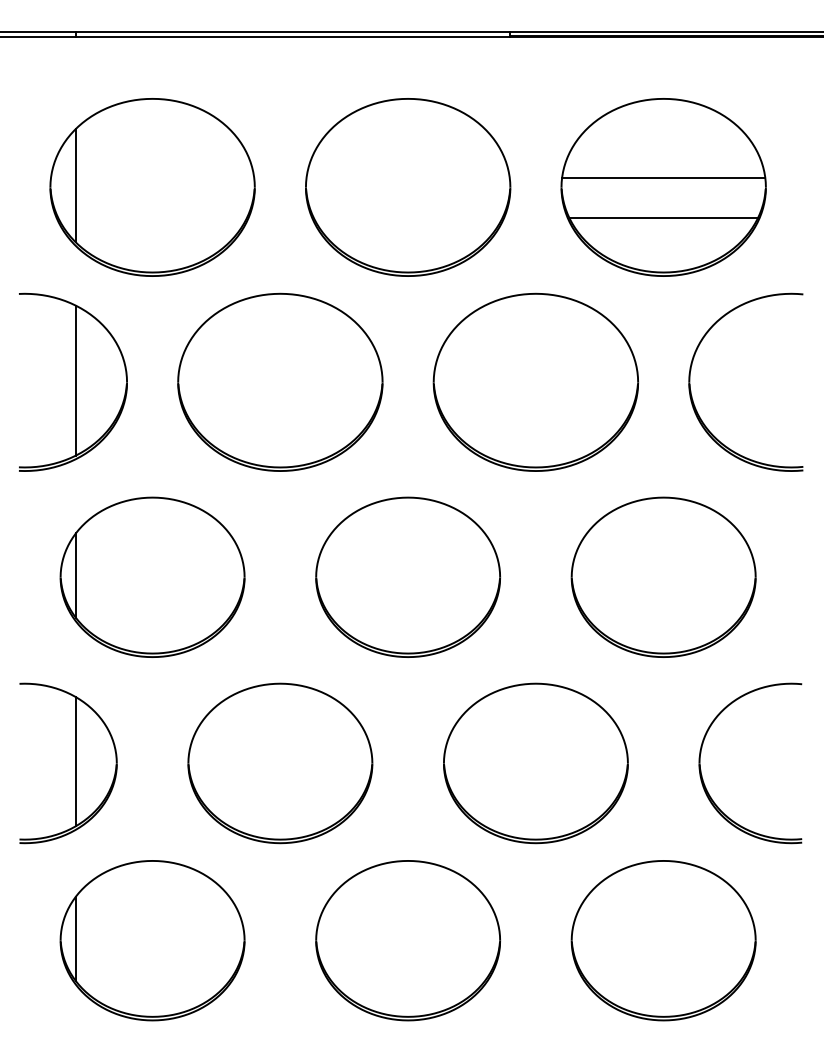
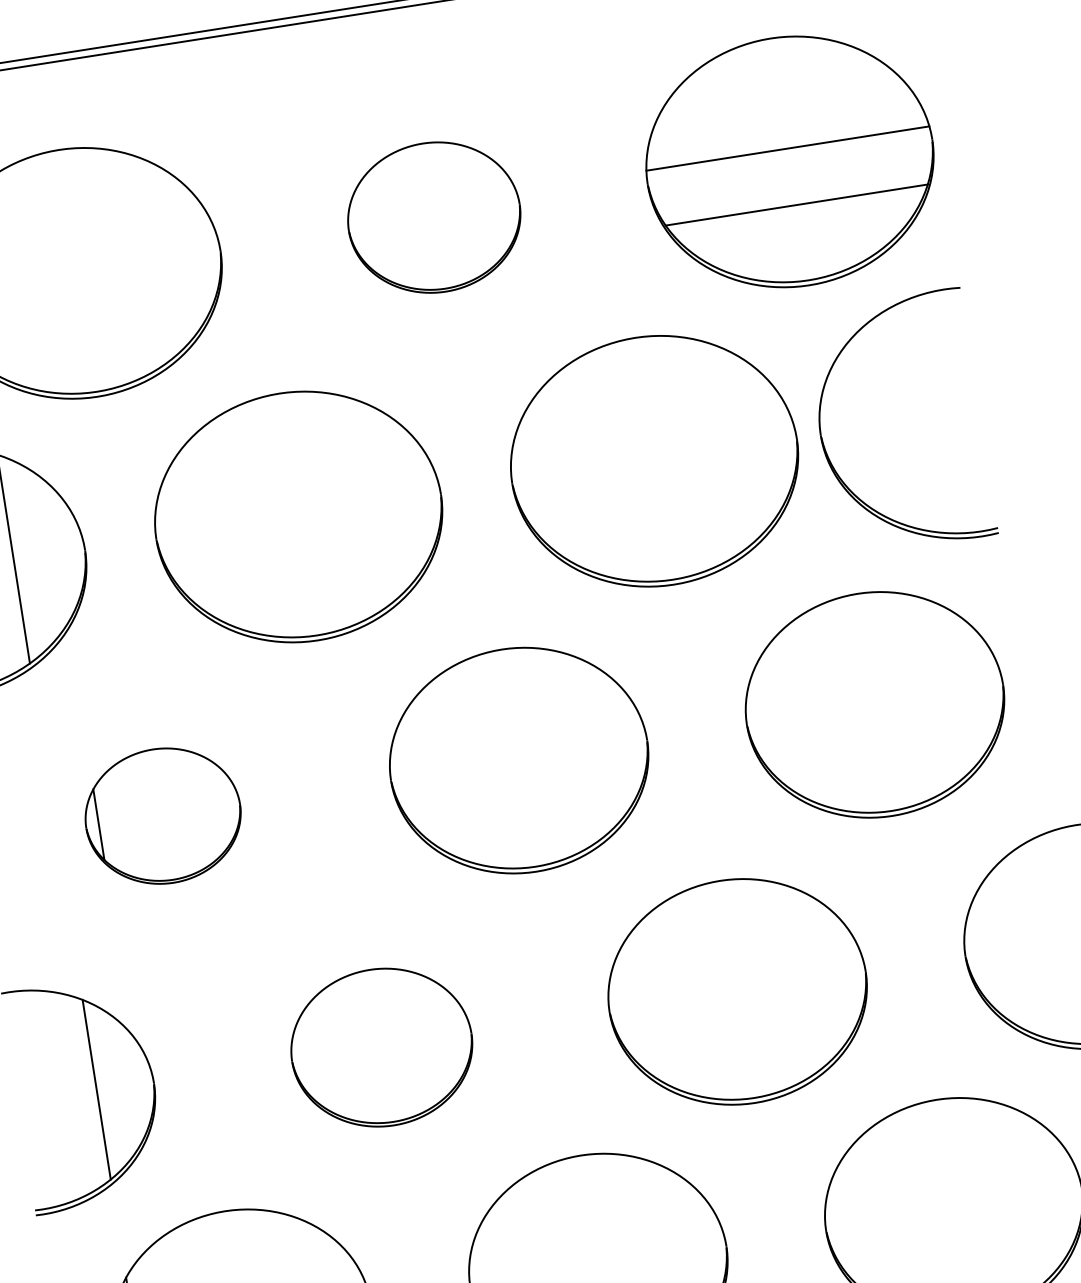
part: (408, 187) -> (434, 217), size x0.6
part: (691, 390) -> (825, 446), moved
part: (152, 576) -> (162, 815), size x0.6
part: (280, 763) -> (381, 1047), size x0.7

